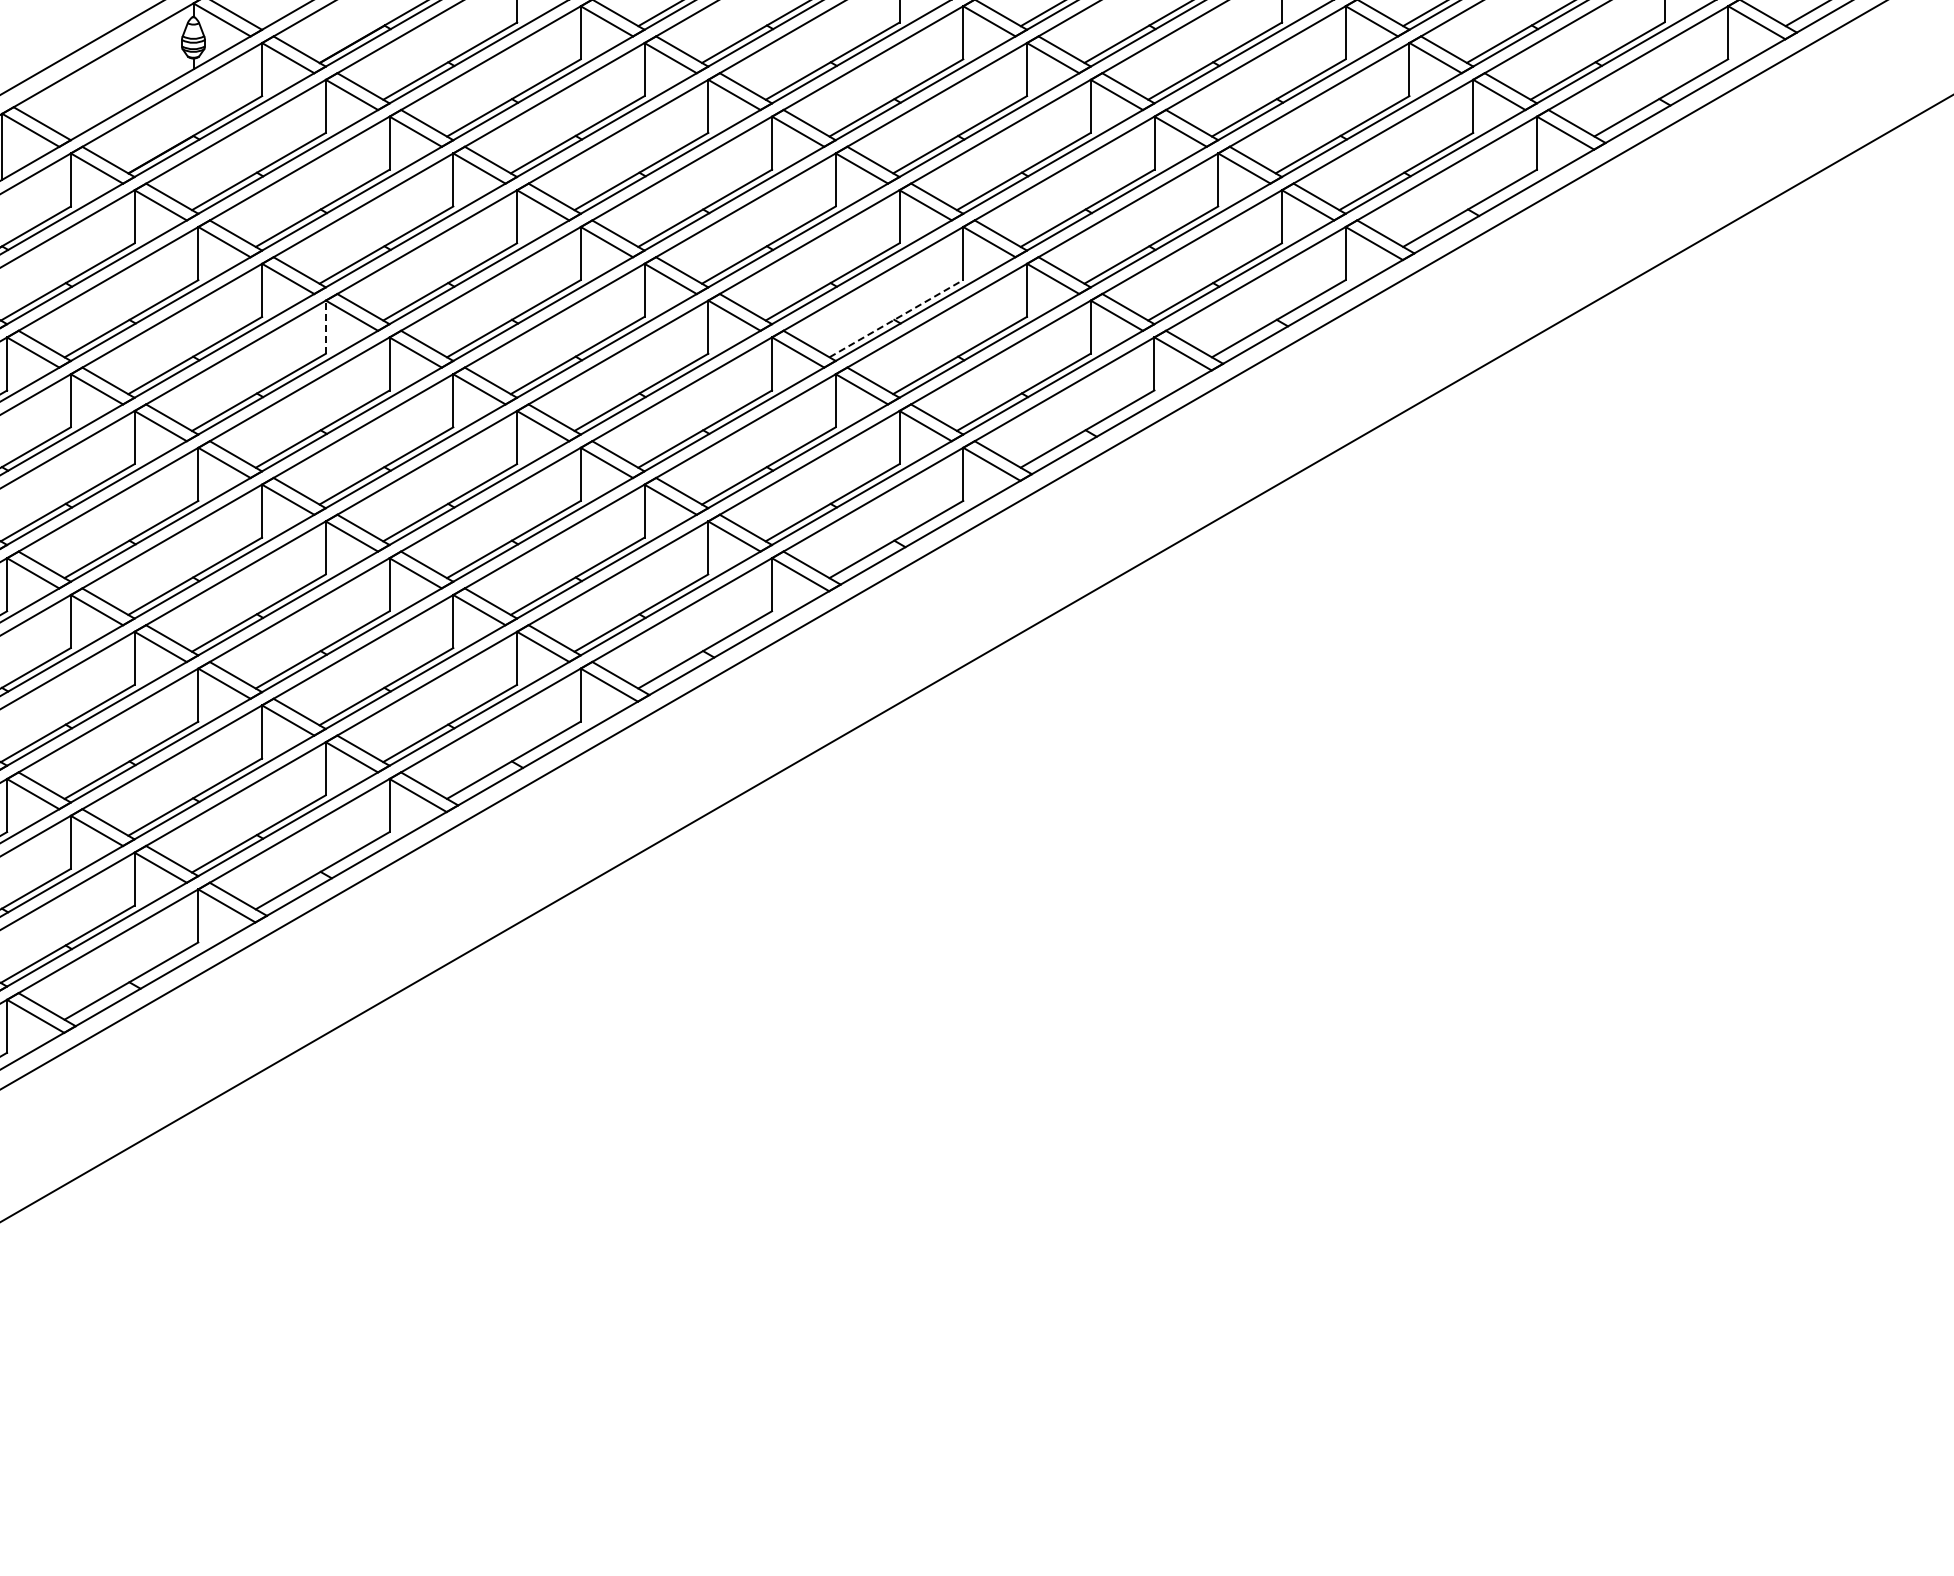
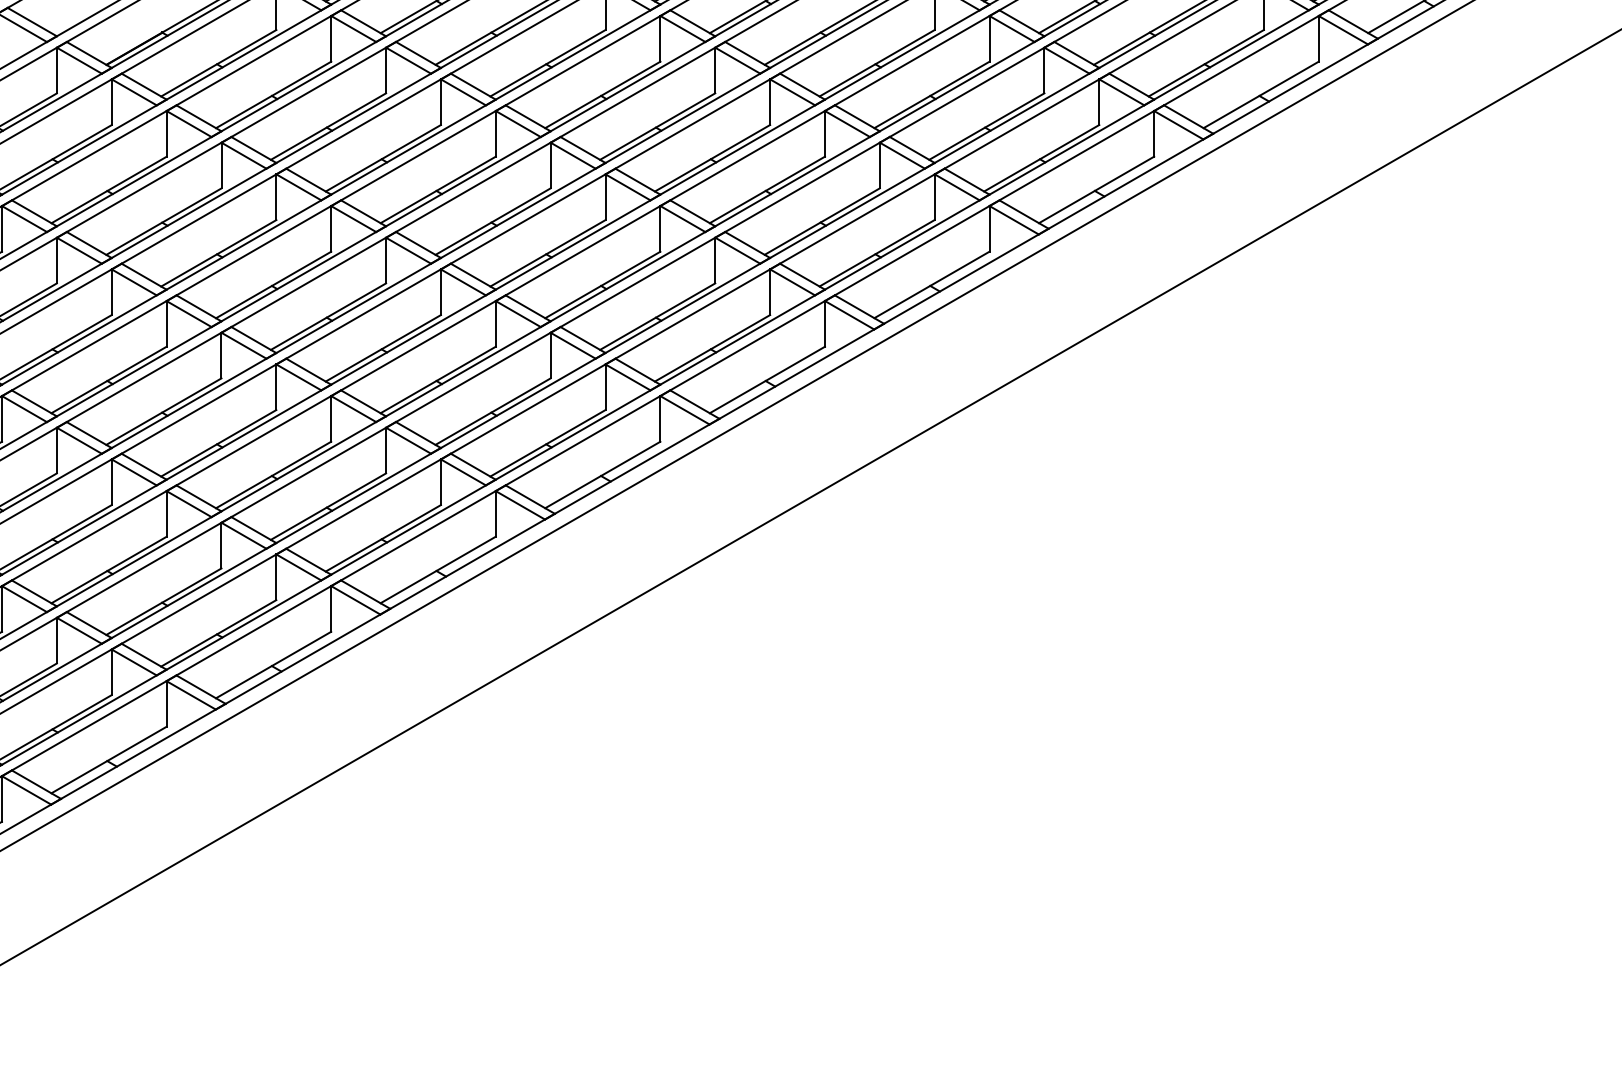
line: (896, 318) -> (767, 189), dashed -> solid
line: (325, 327) -> (276, 197), dashed -> solid

